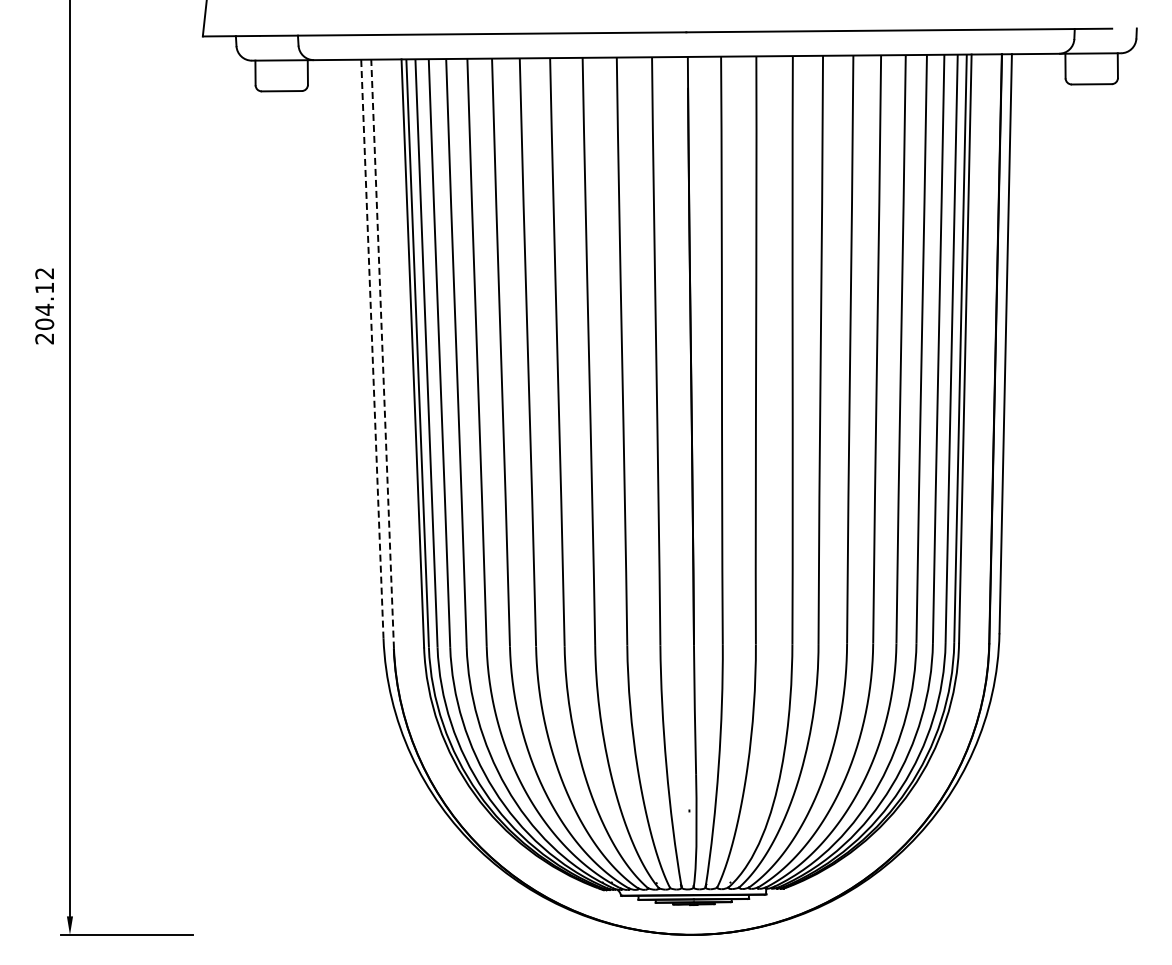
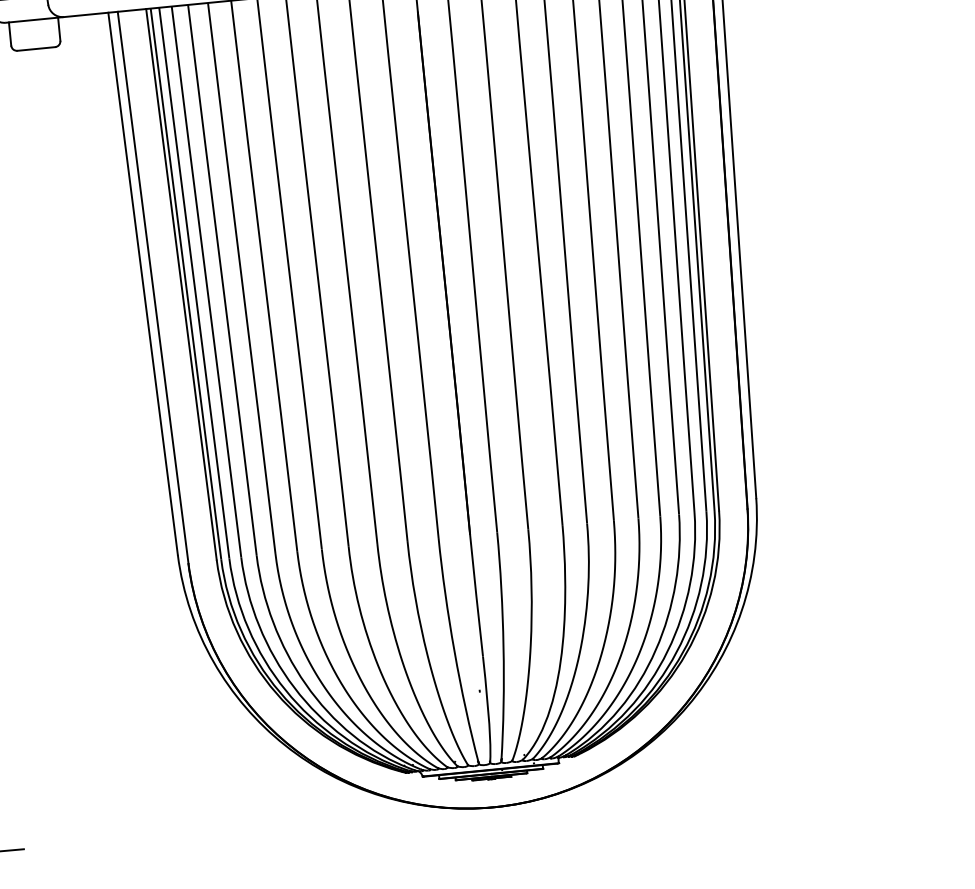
line: (372, 349) -> (143, 284), dashed -> solid
line: (382, 354) -> (153, 287), dashed -> solid

